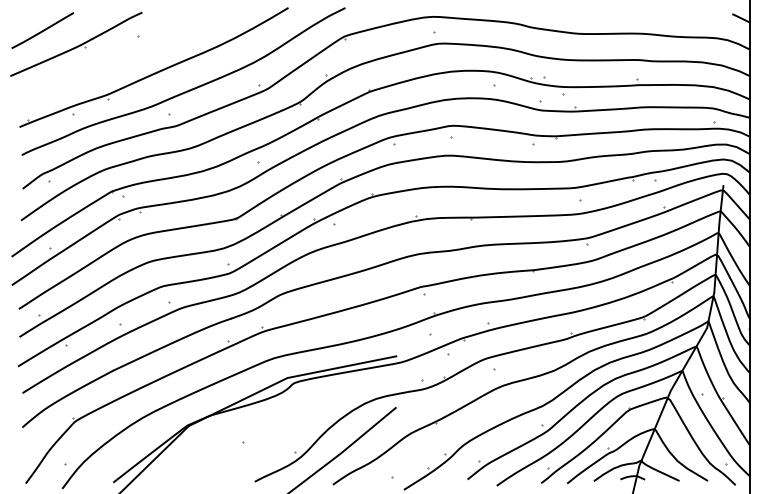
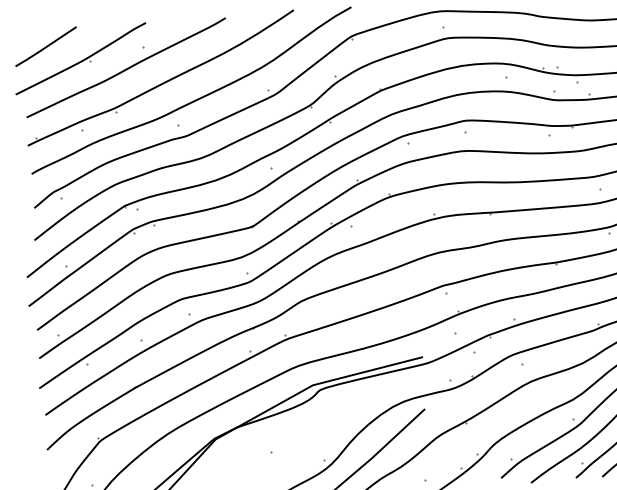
curve: (121, 55) -> (127, 67), added

